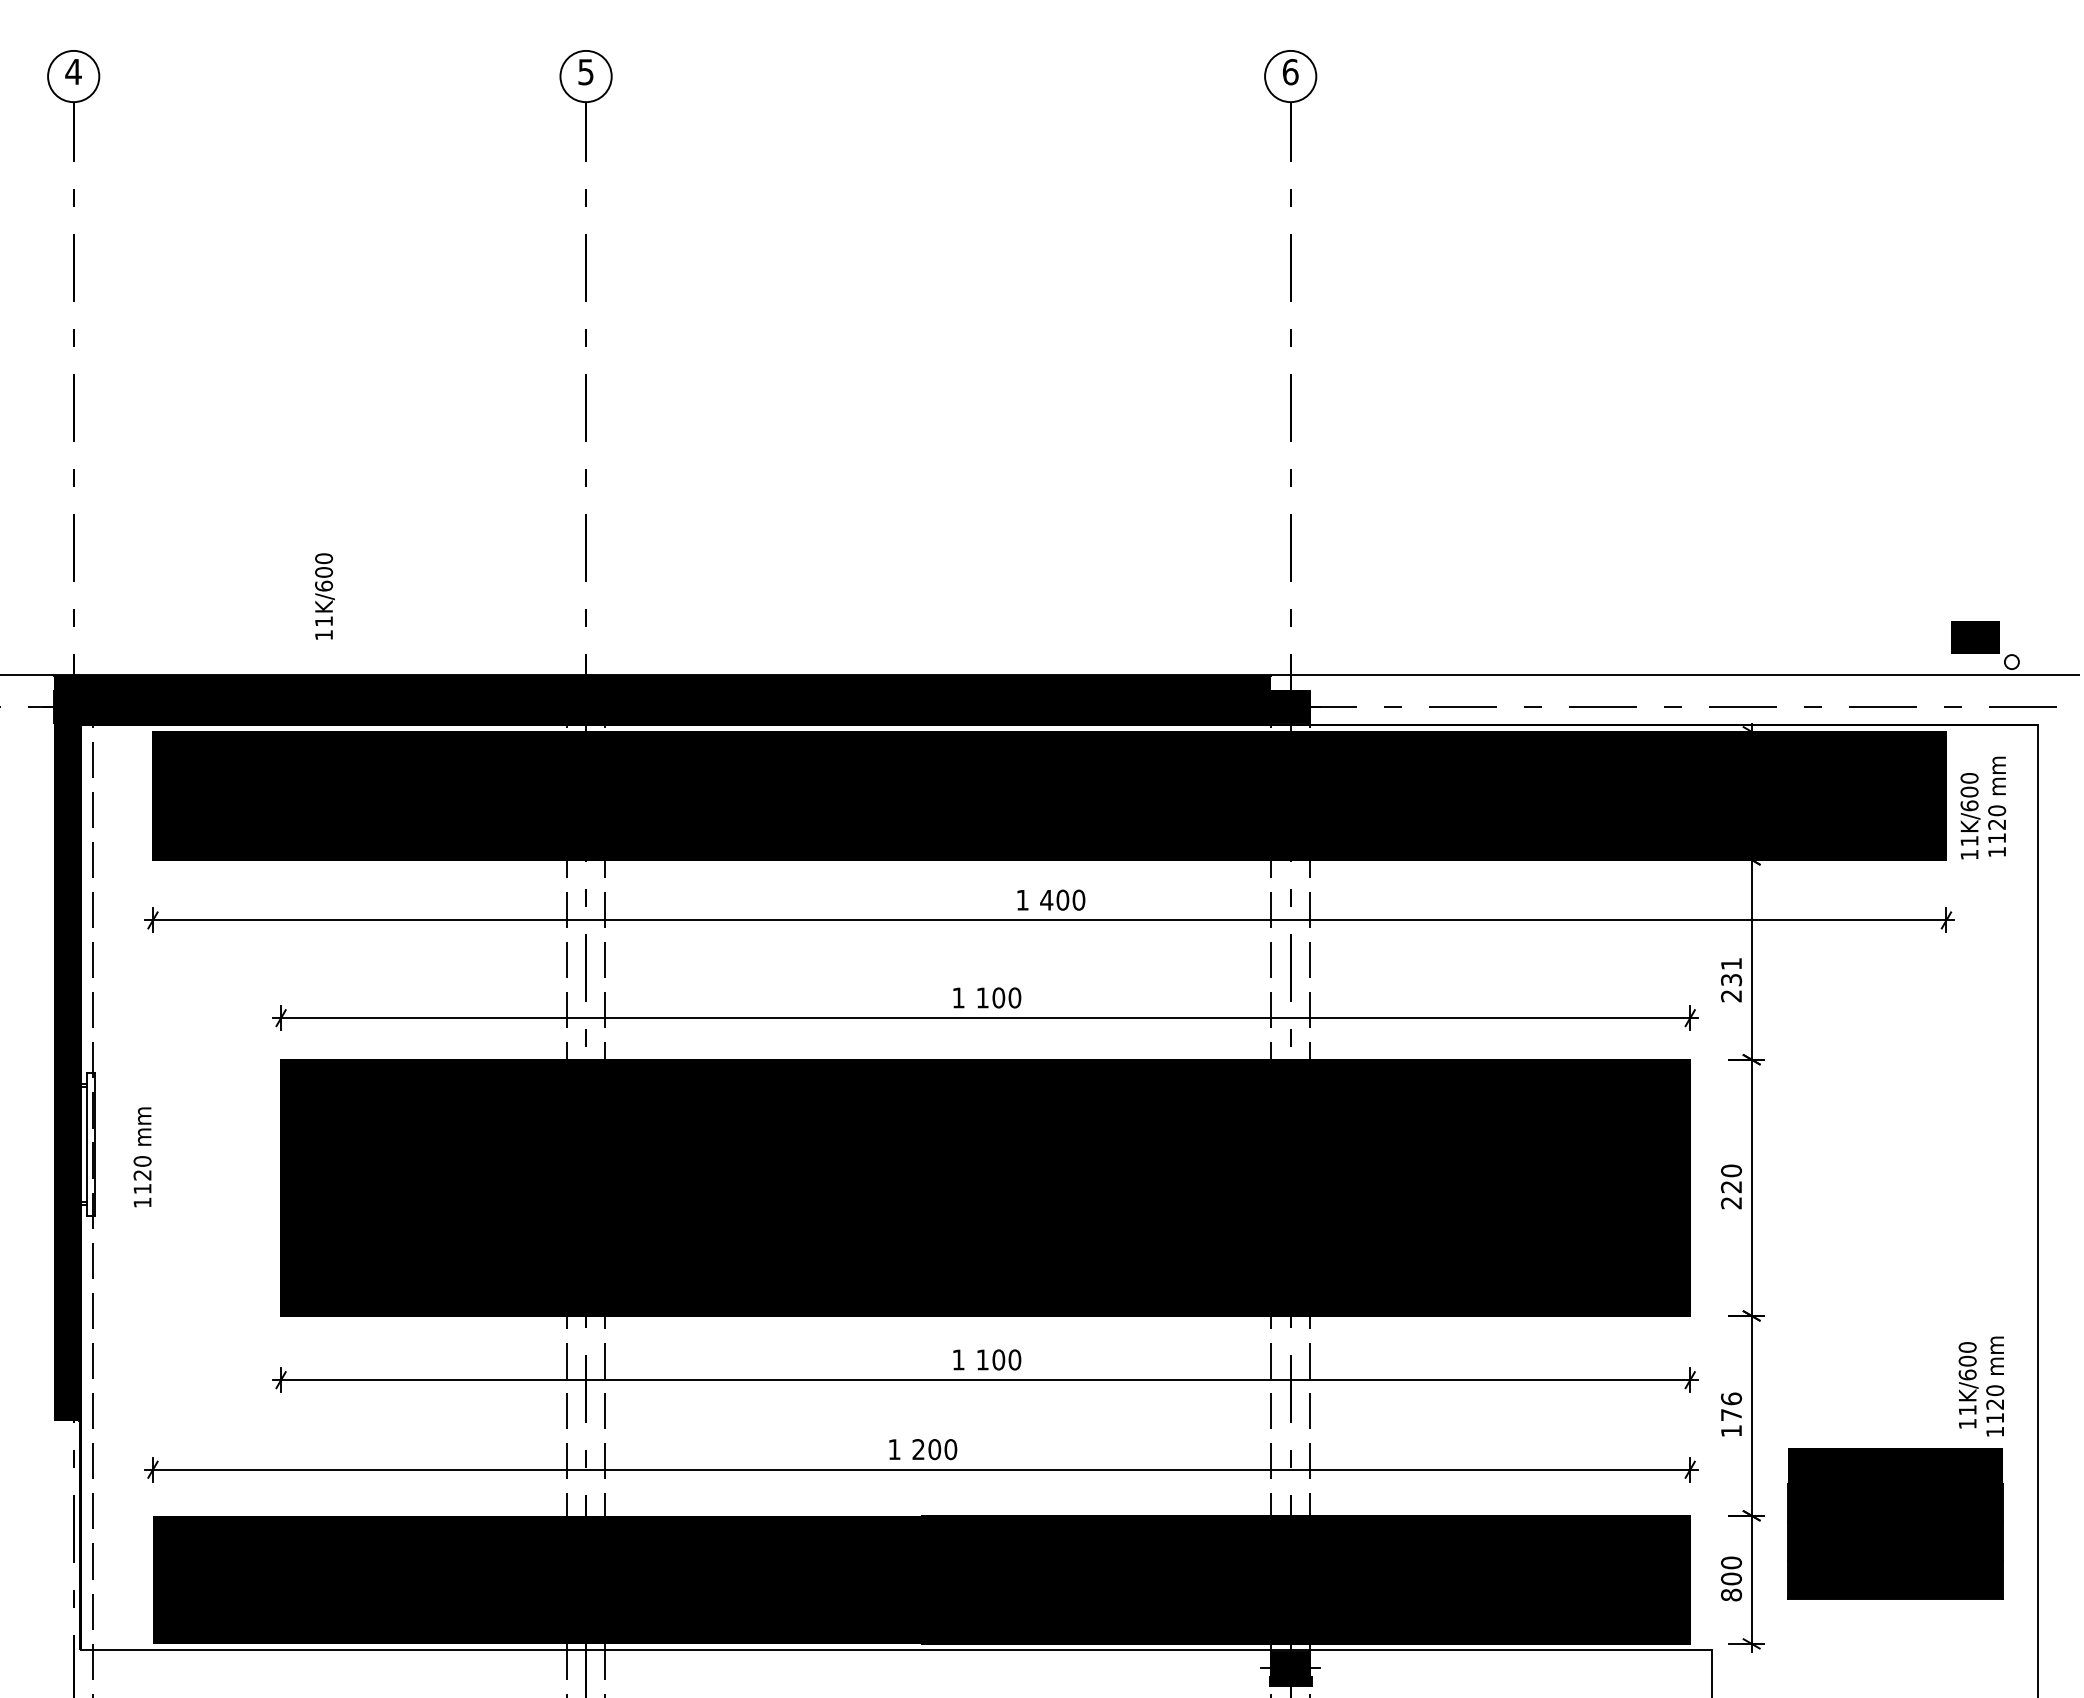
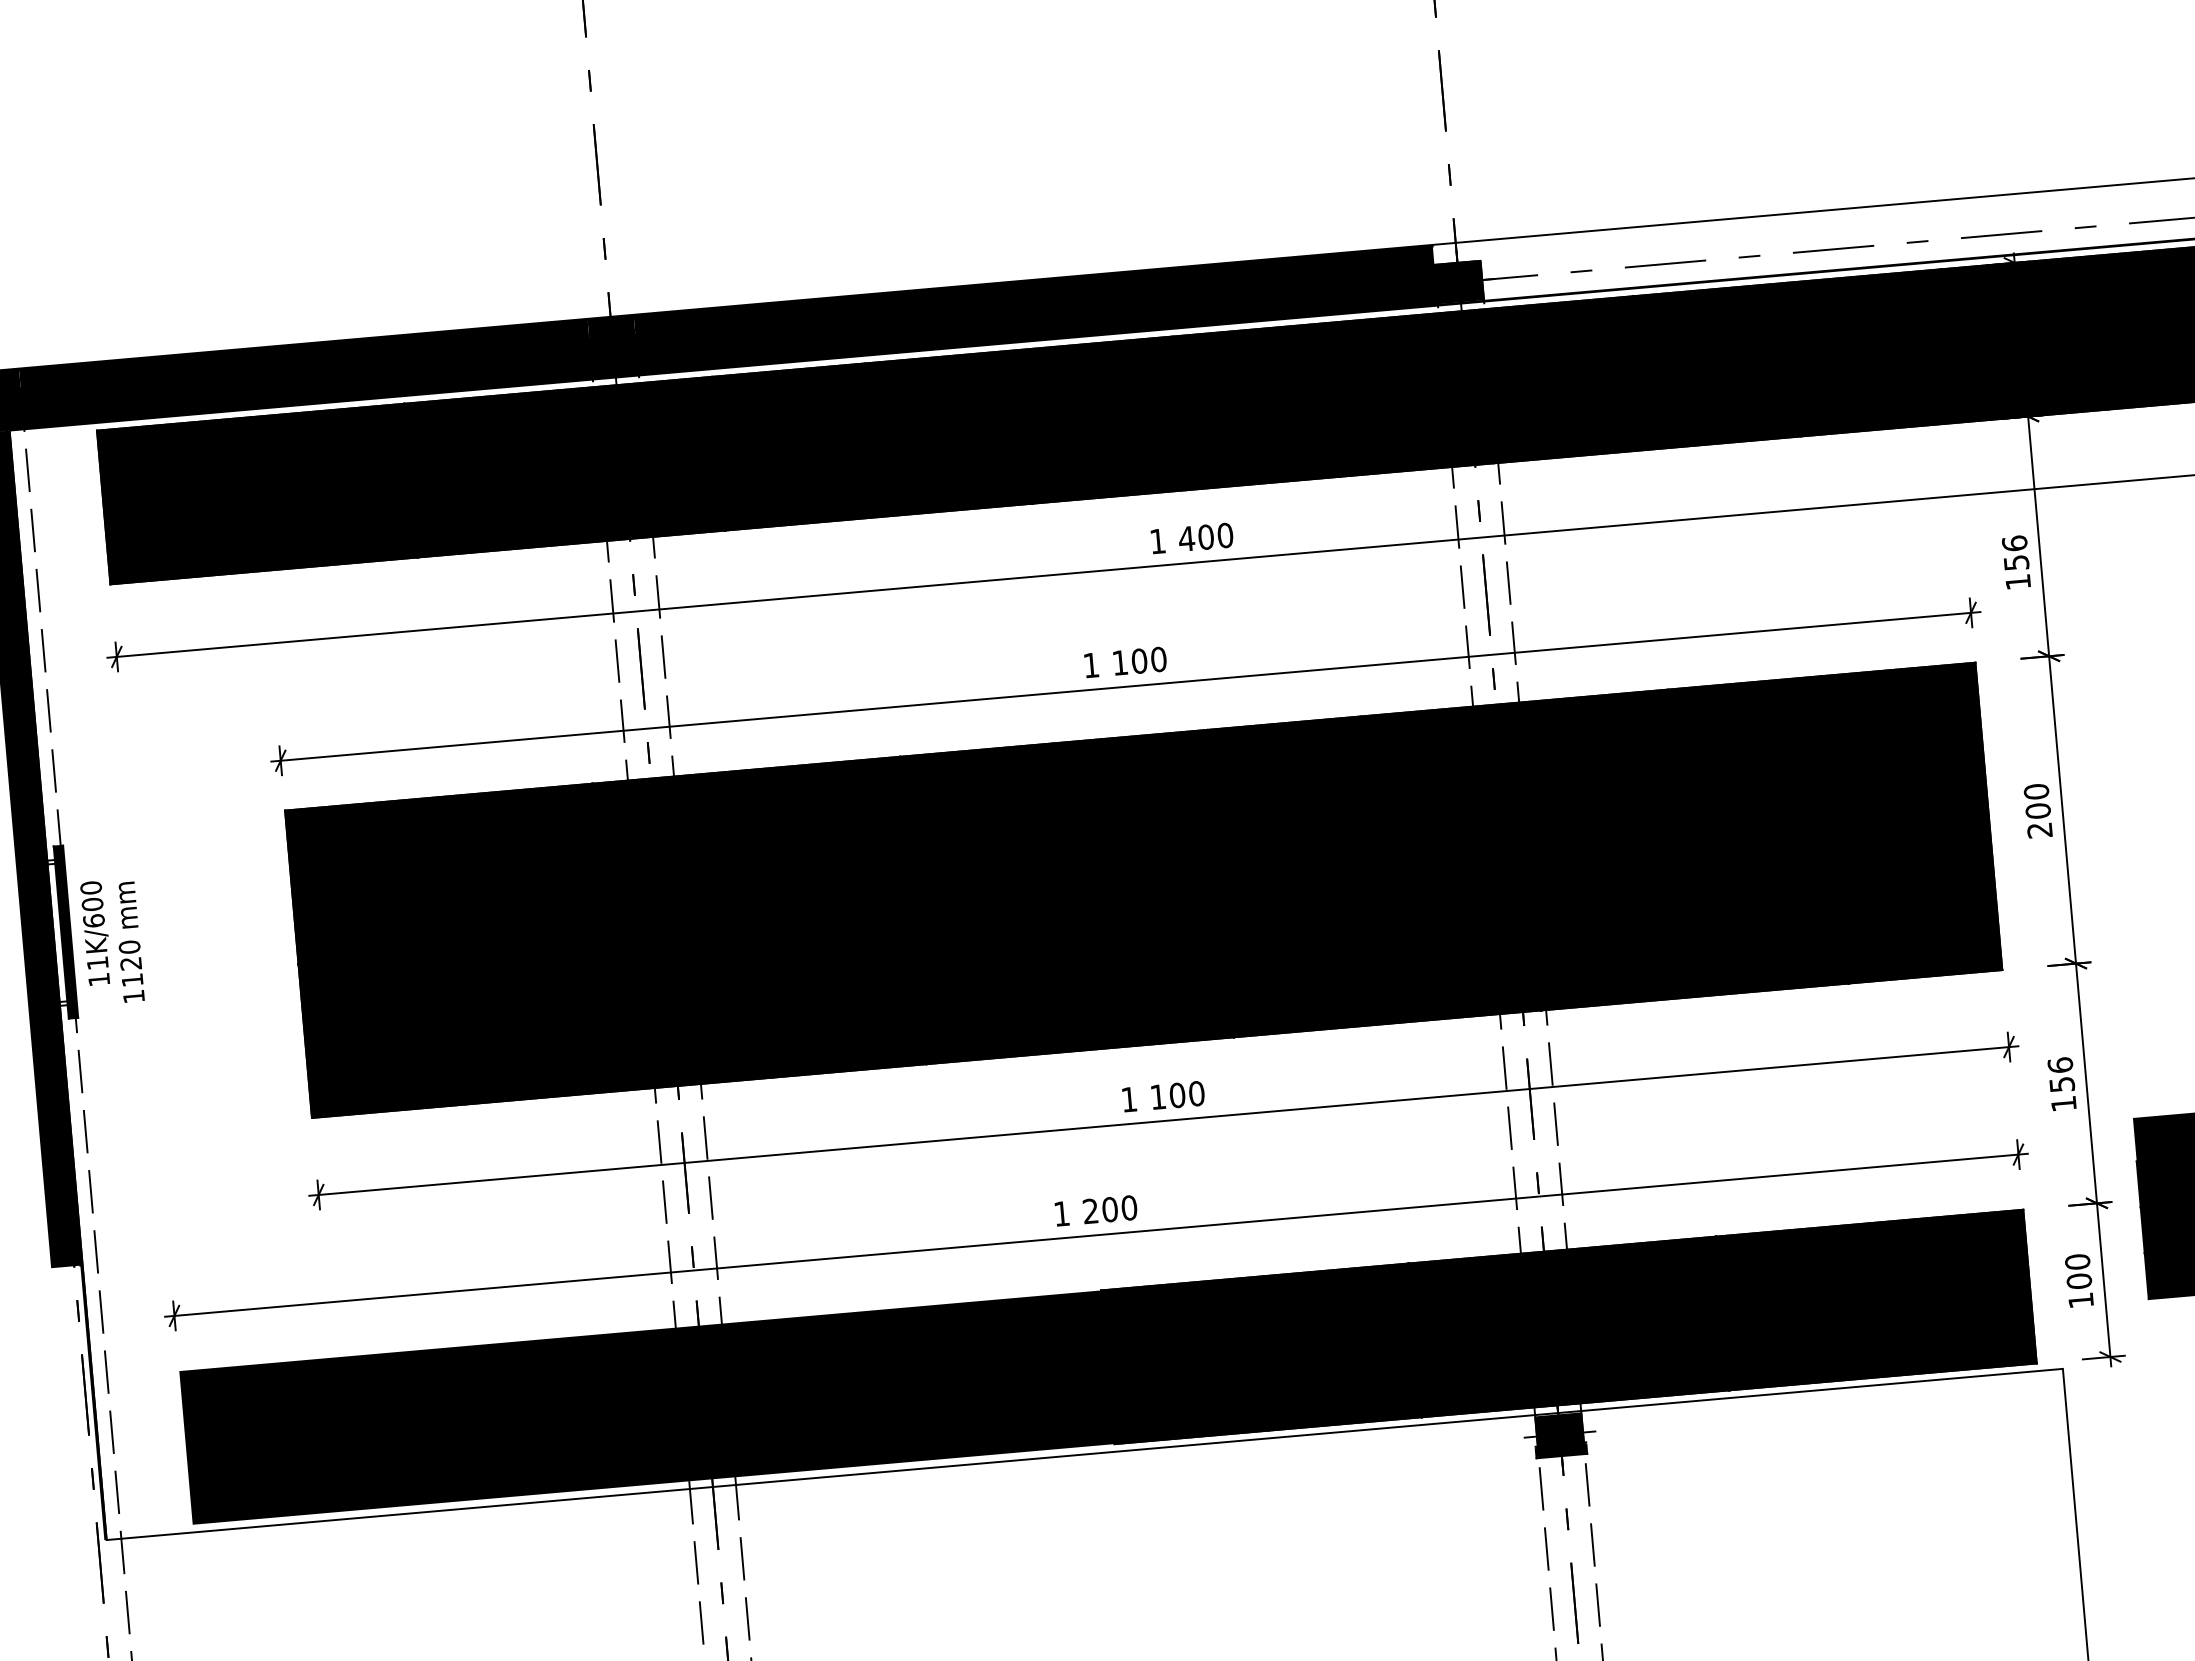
text: (324, 596) -> (95, 933), moved
text: (1731, 979) -> (2016, 562), 231 -> 156
fill: (90, 1144) -> (65, 932), added
text: (1731, 1186) -> (2038, 810), 220 -> 200
text: (1731, 1415) -> (2062, 1085), 176 -> 156
text: (1731, 1594) -> (2081, 1299), 800 -> 100

